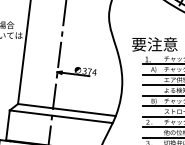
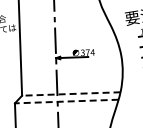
line: (66, 109) -> (70, 93), solid -> dashed
line: (61, 116) -> (66, 101), solid -> dashed

